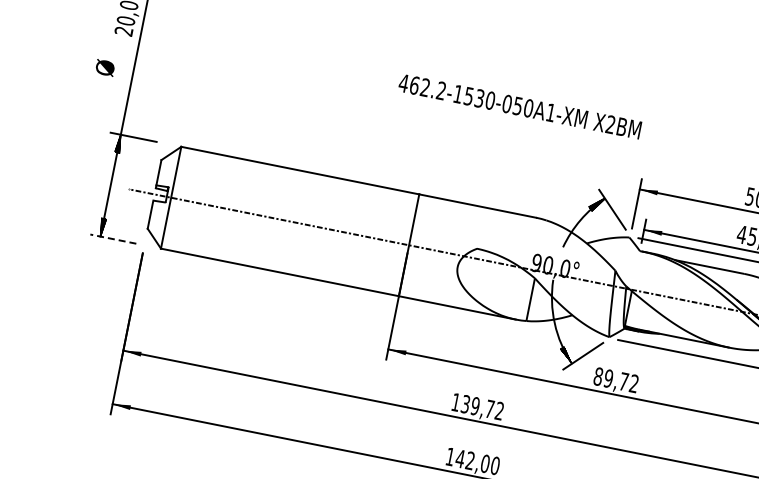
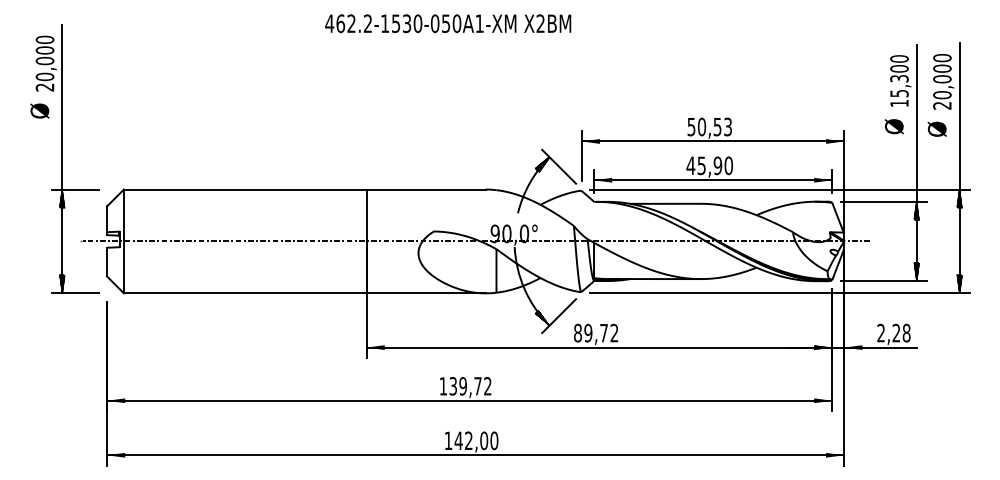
text: (104, 67) -> (39, 110), moved
text: (520, 106) -> (448, 23), moved
line: (112, 239) -> (74, 293), dashed -> solid

